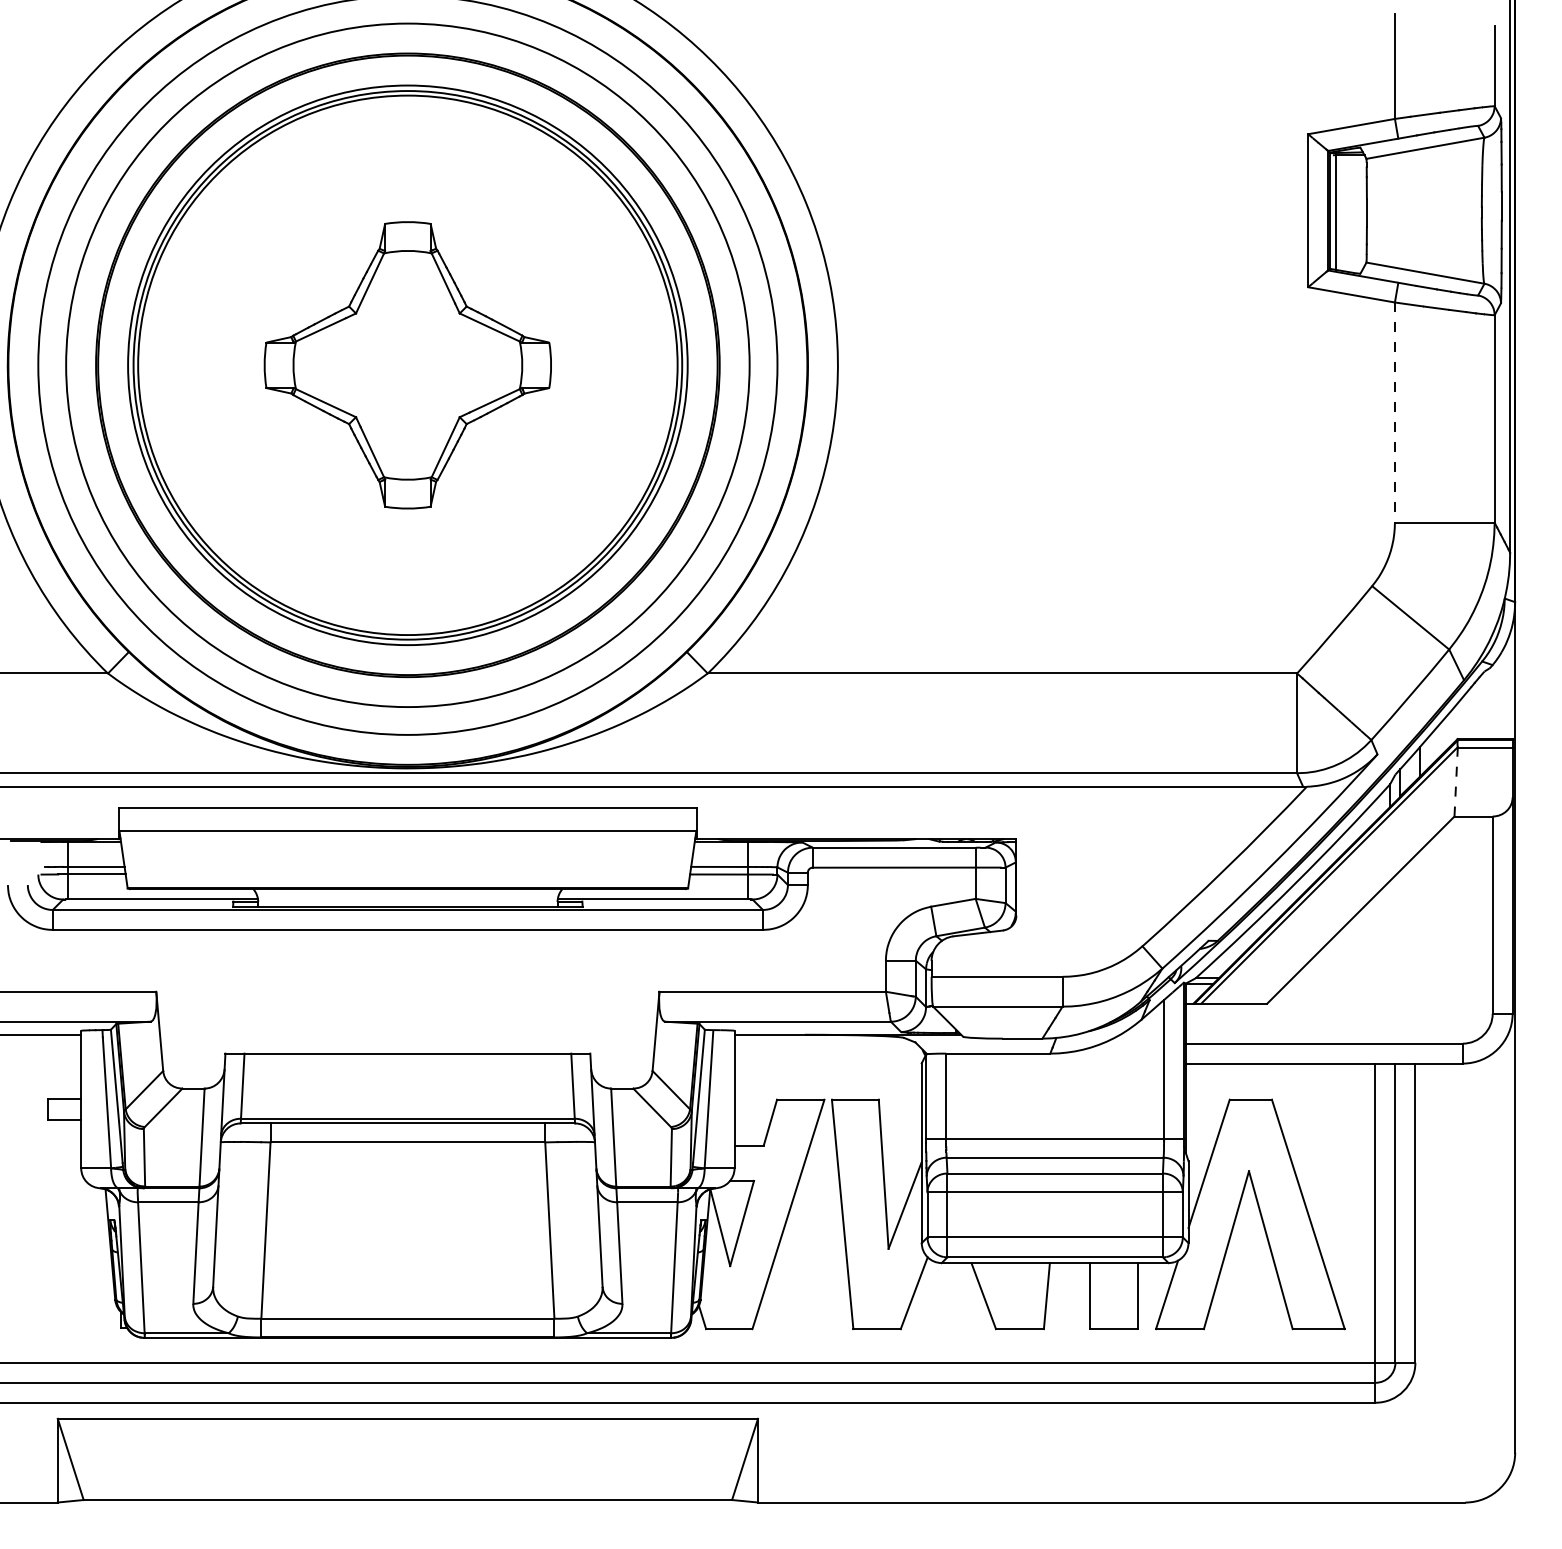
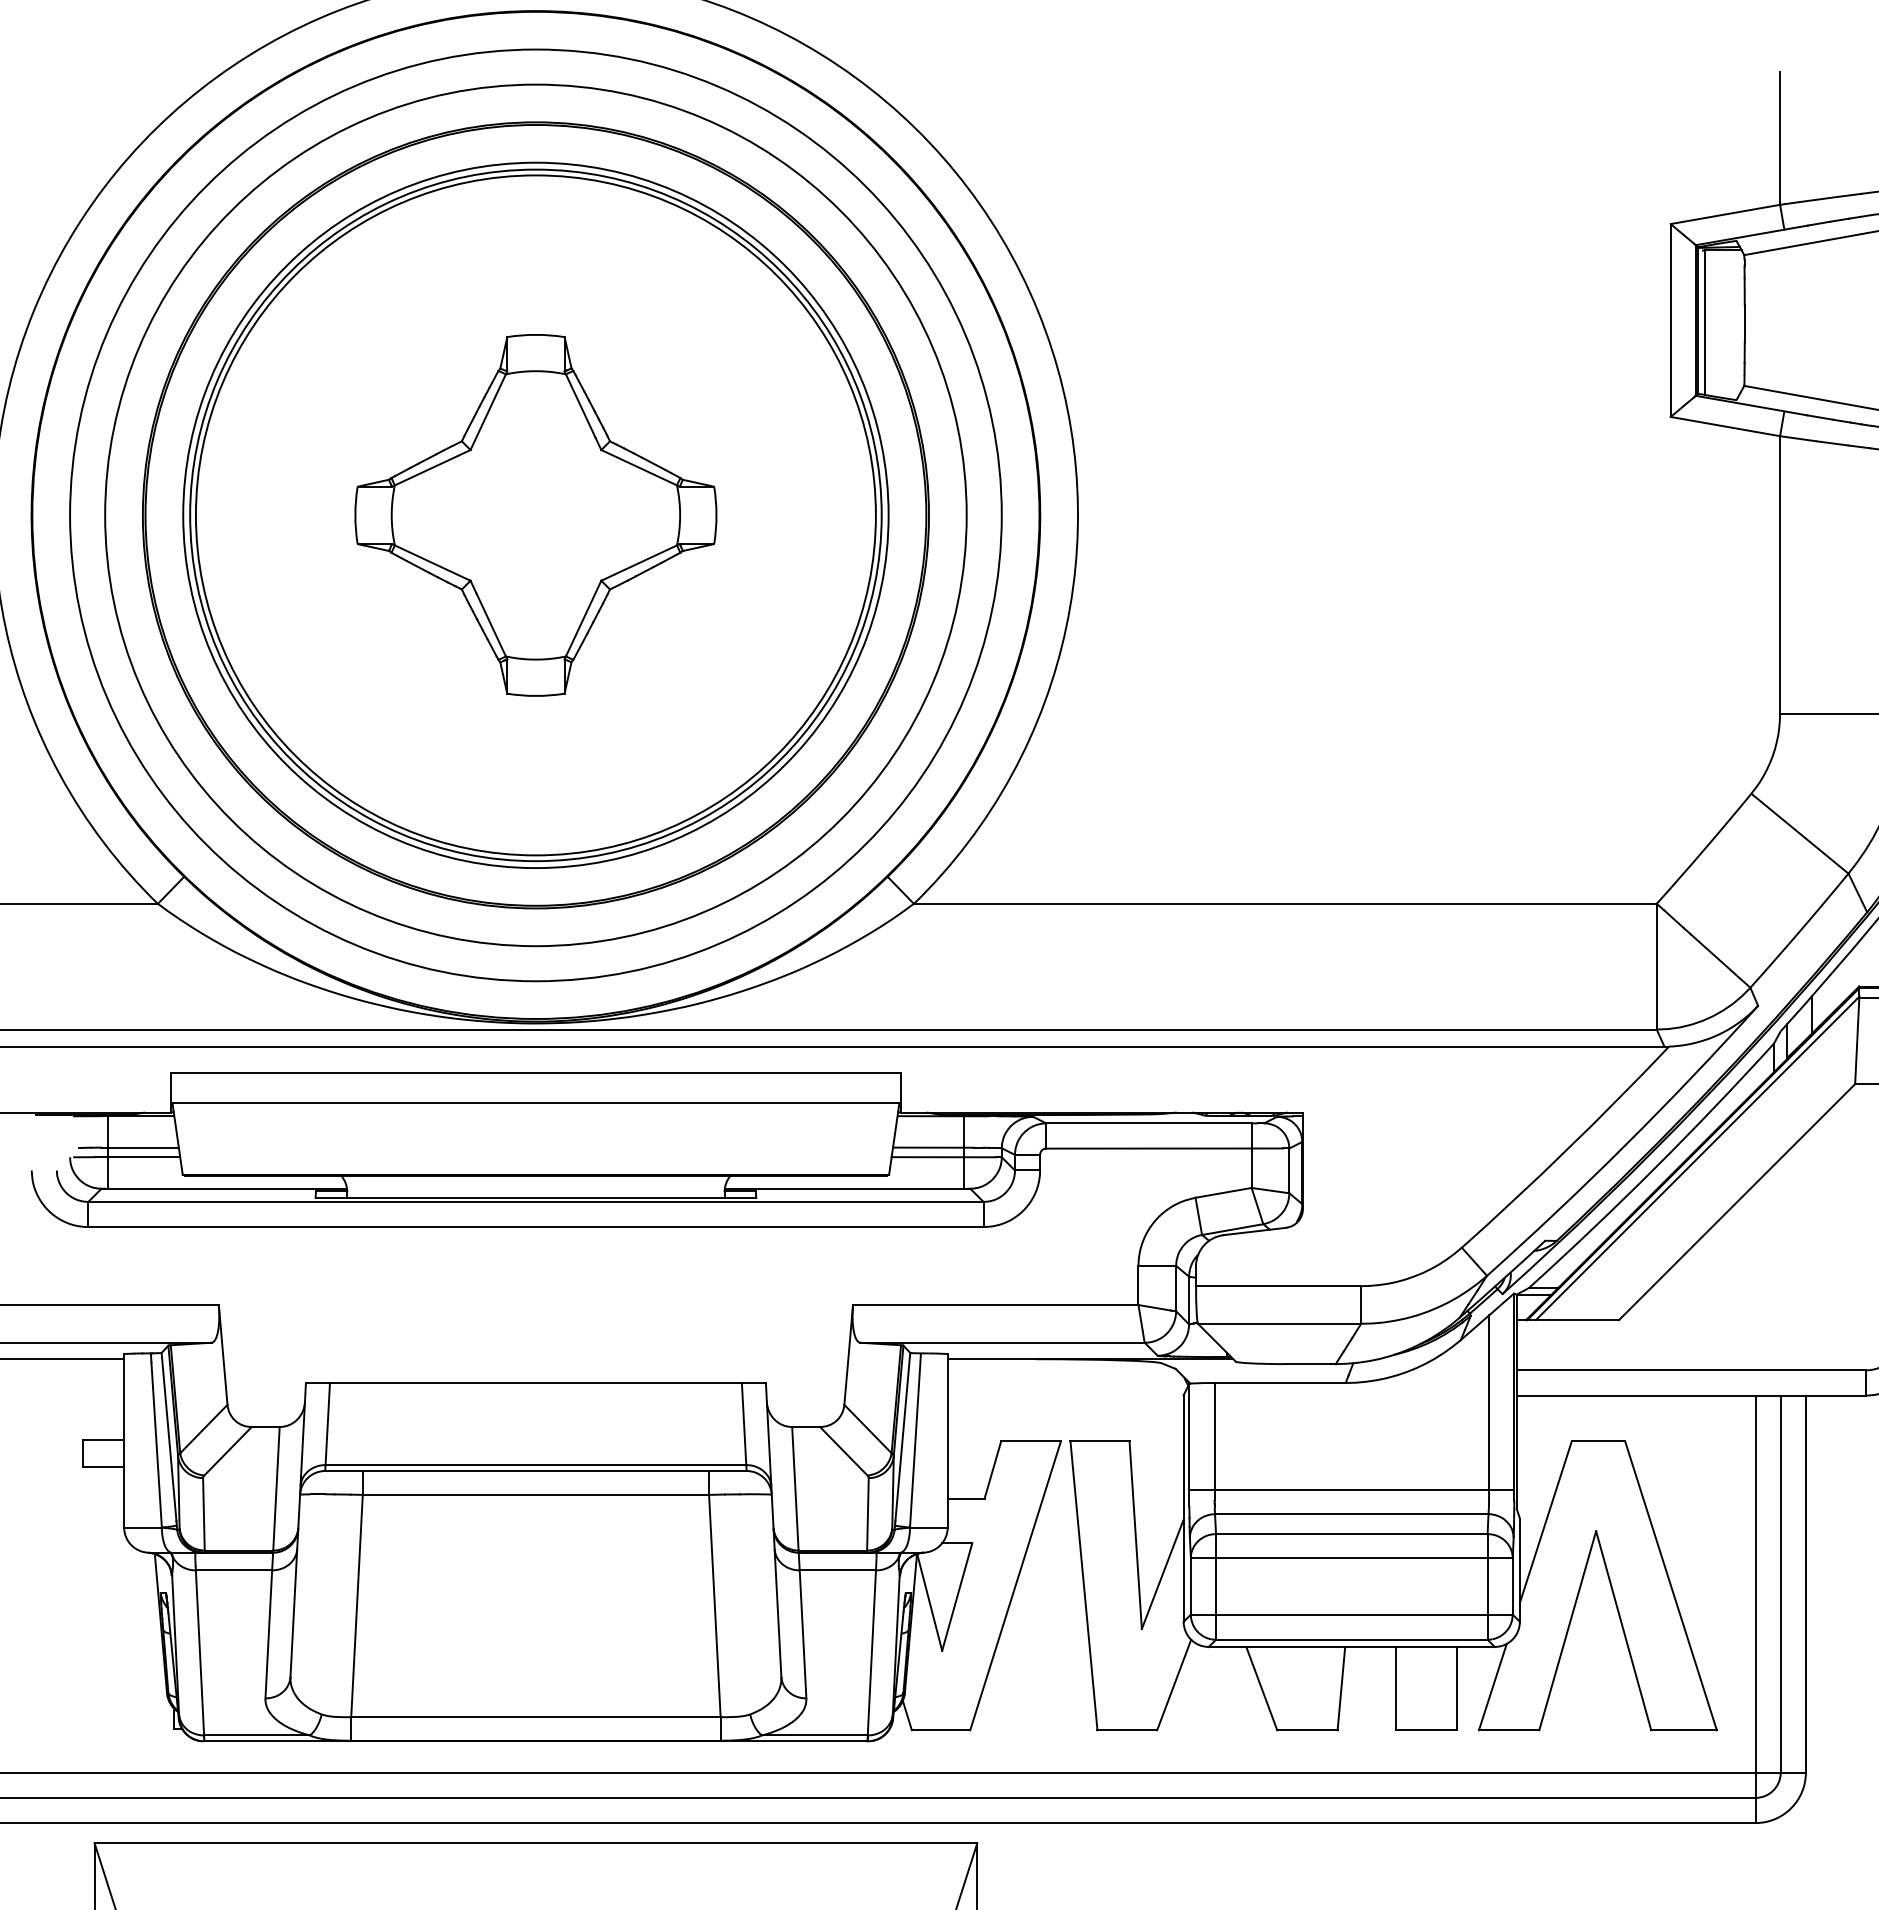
line: (1394, 413) -> (1779, 576), dashed -> solid
line: (1456, 781) -> (1857, 1039), dashed -> solid

